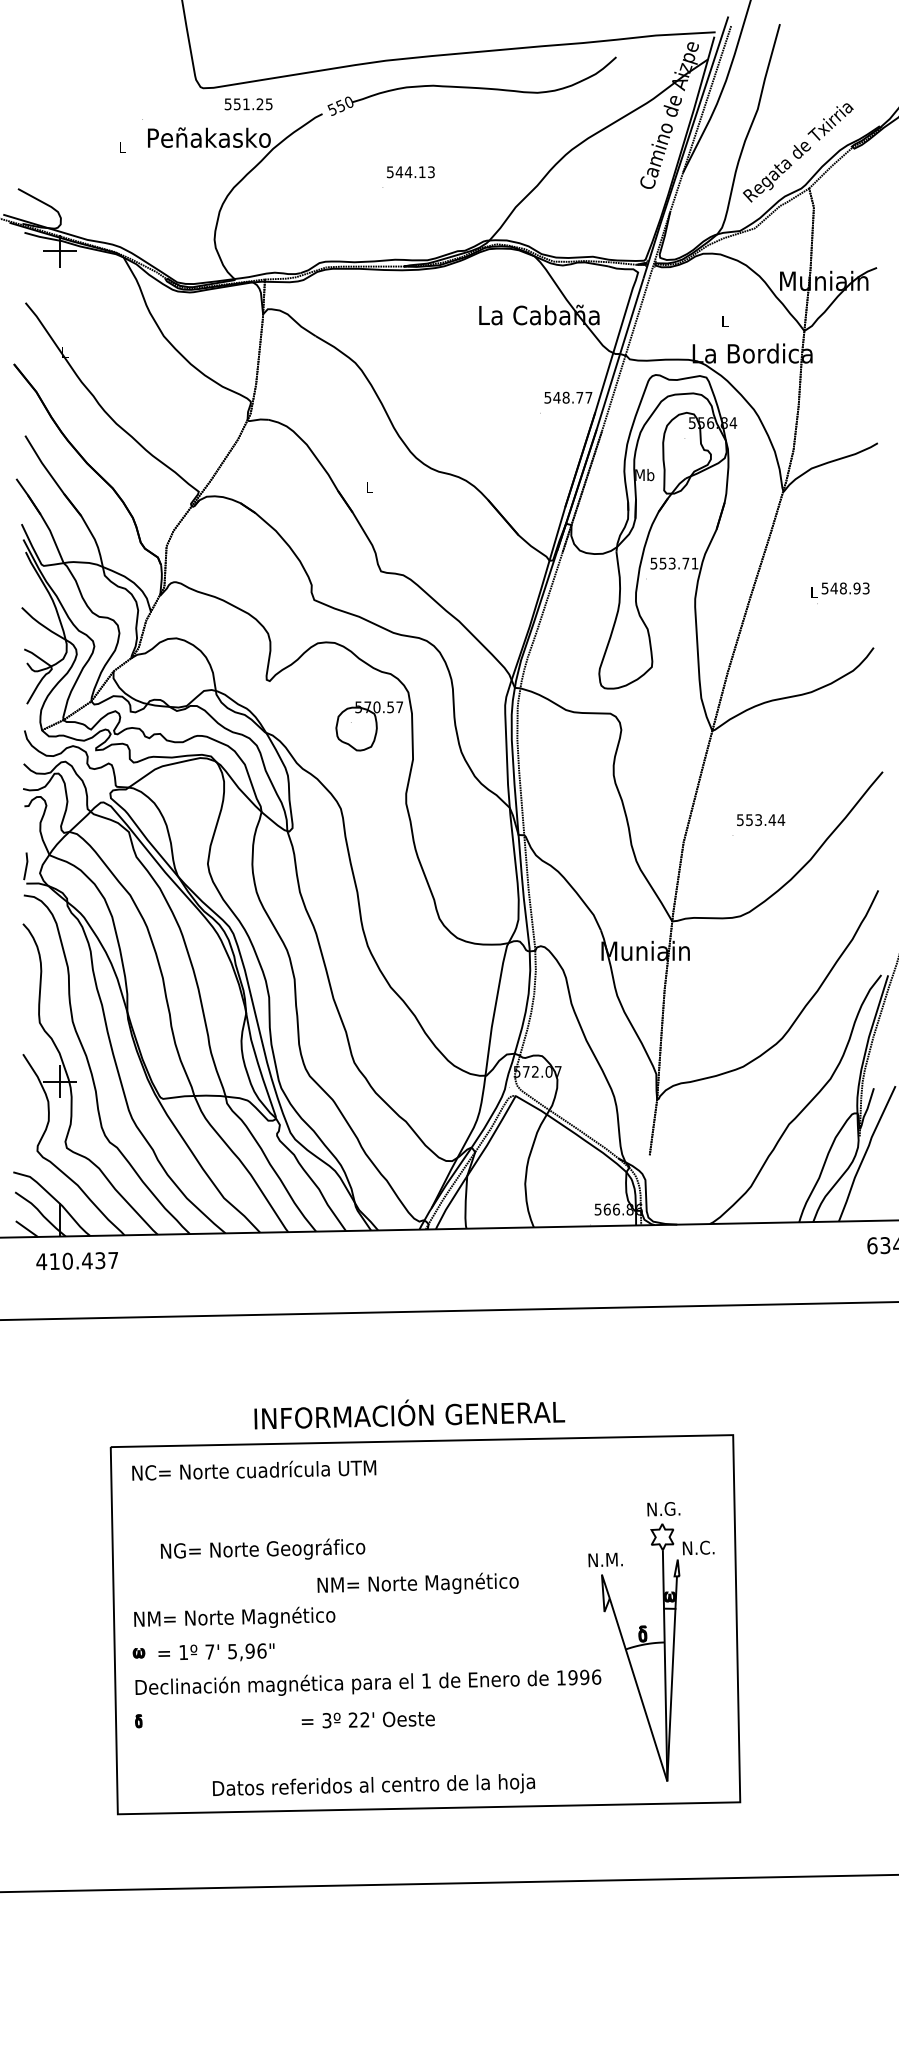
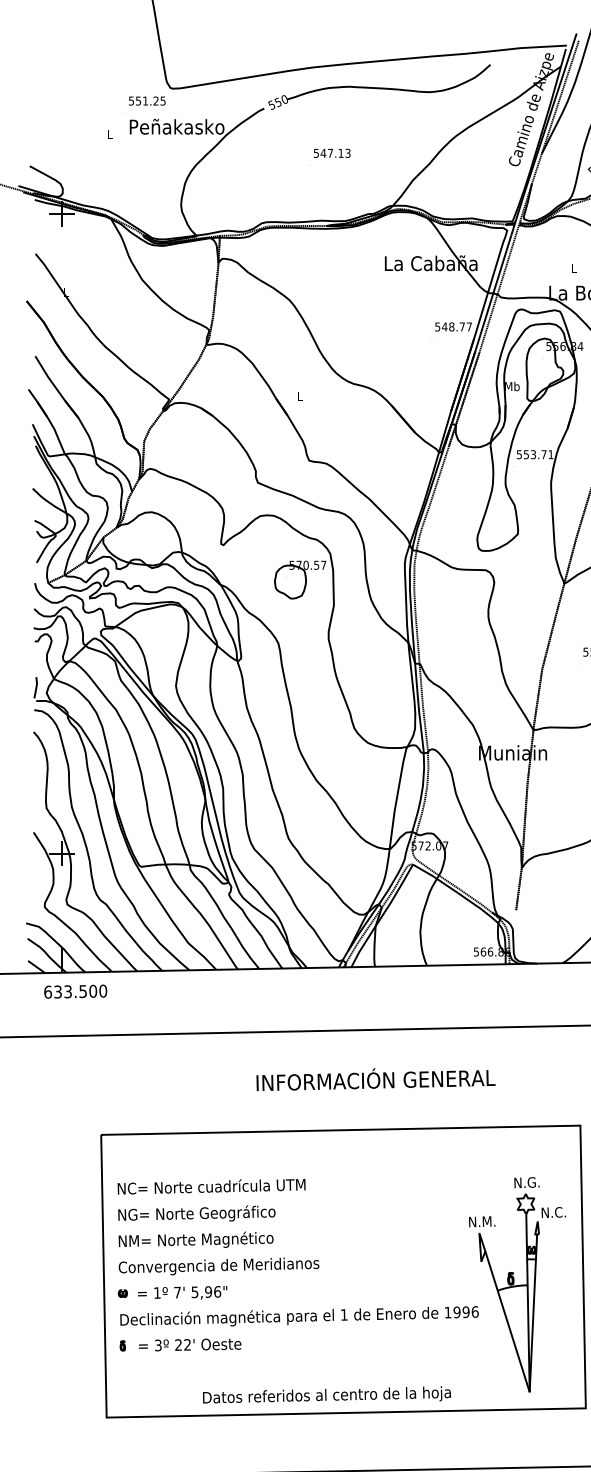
text: (248, 104) -> (147, 101), moved
text: (408, 171) -> (330, 152), 544.13 -> 547.13
text: (77, 1260) -> (75, 991), 410.437 -> 633.500
text: (409, 1414) -> (375, 1079), moved
text: (254, 1470) -> (211, 1186), moved
text: (262, 1548) -> (196, 1212), moved
text: (417, 1582) -> (195, 1239), moved
text: (263, 1617) -> (218, 1266), NM= Norte Magnético -> Convergencia de Meridianos
text: (367, 1719) -> (189, 1344), moved
text: (373, 1784) -> (326, 1394), moved

